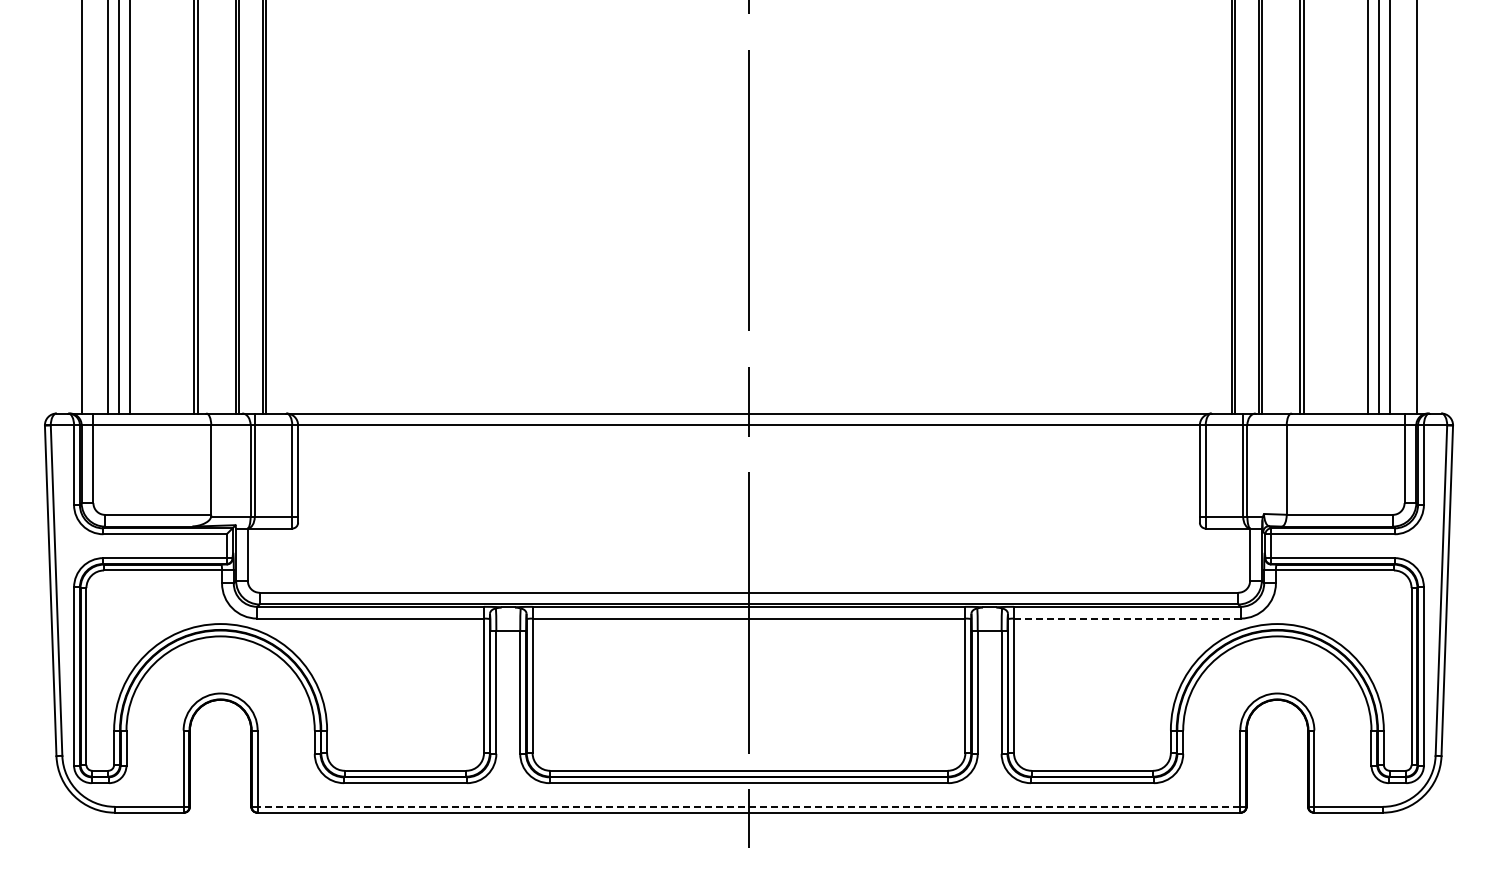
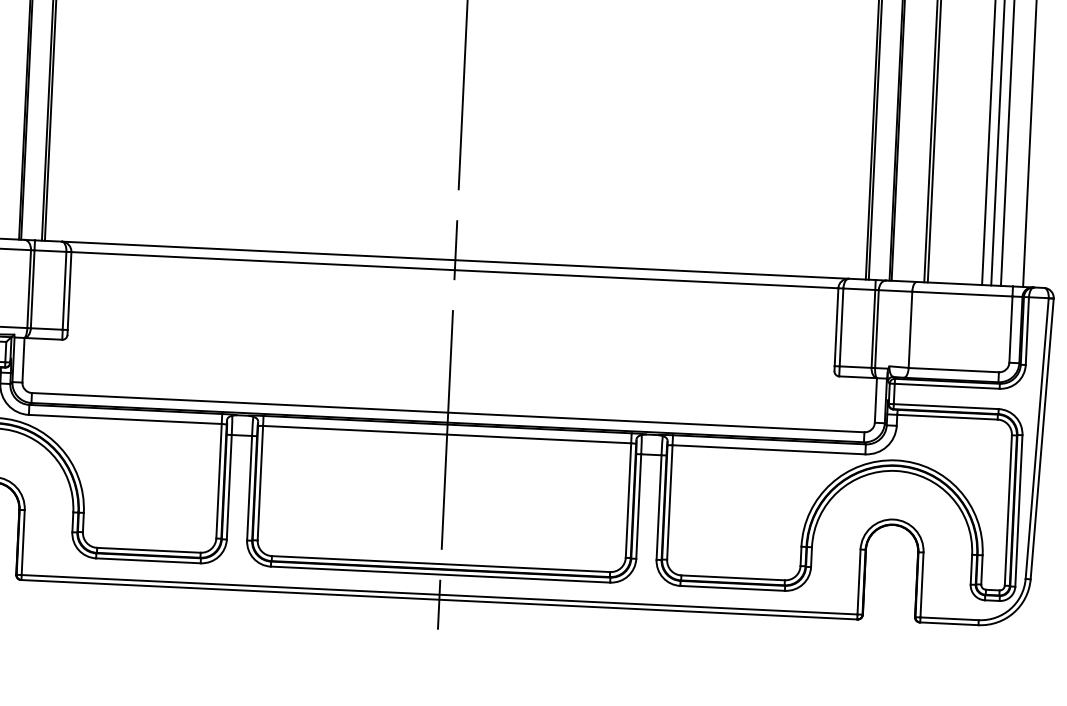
line: (1127, 618) -> (769, 449), dashed -> solid
line: (748, 806) -> (439, 594), dashed -> solid

